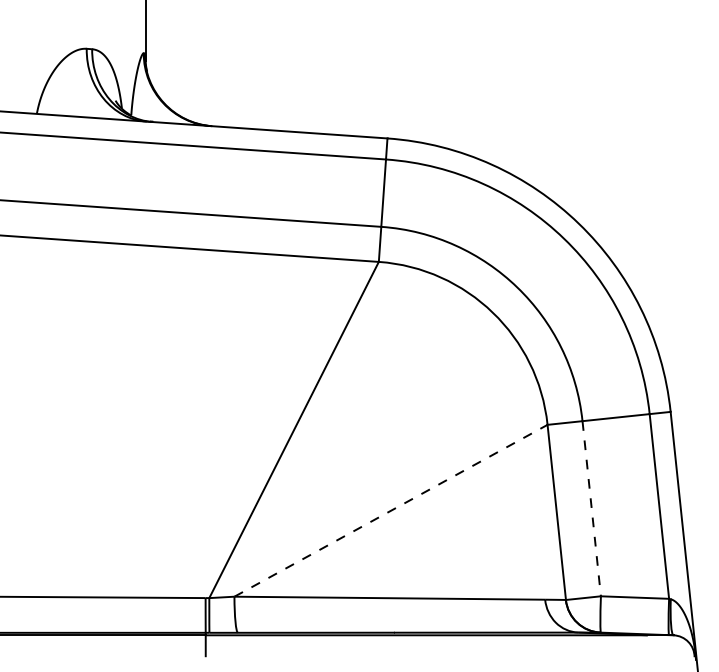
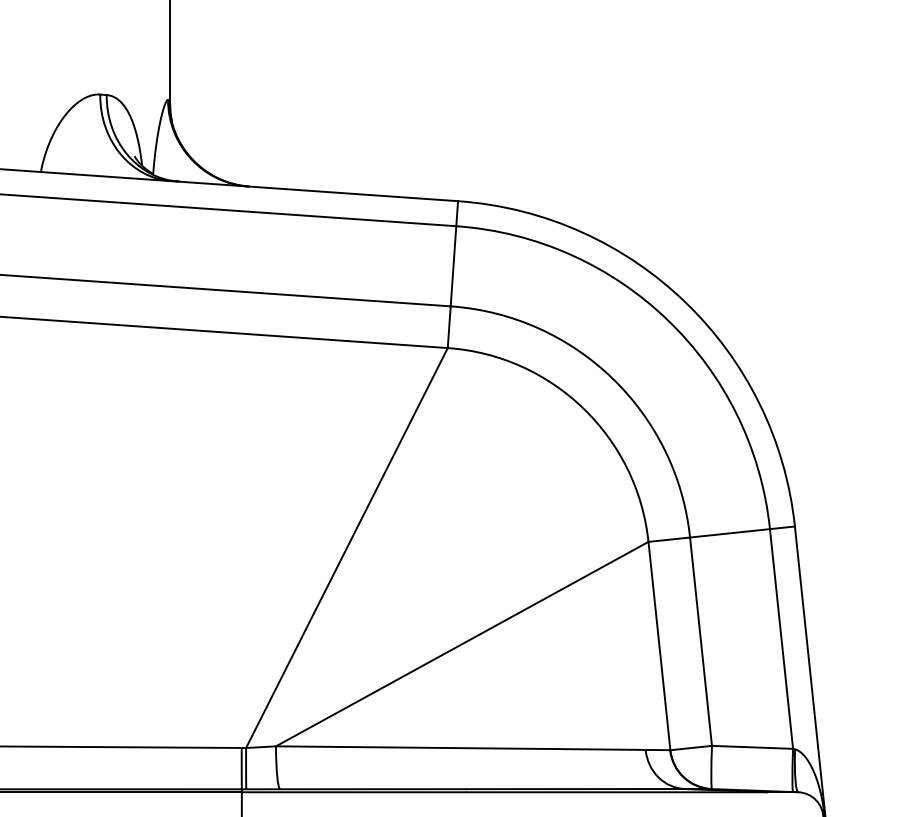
line: (592, 508) -> (701, 641), dashed -> solid
line: (391, 510) -> (462, 643), dashed -> solid

